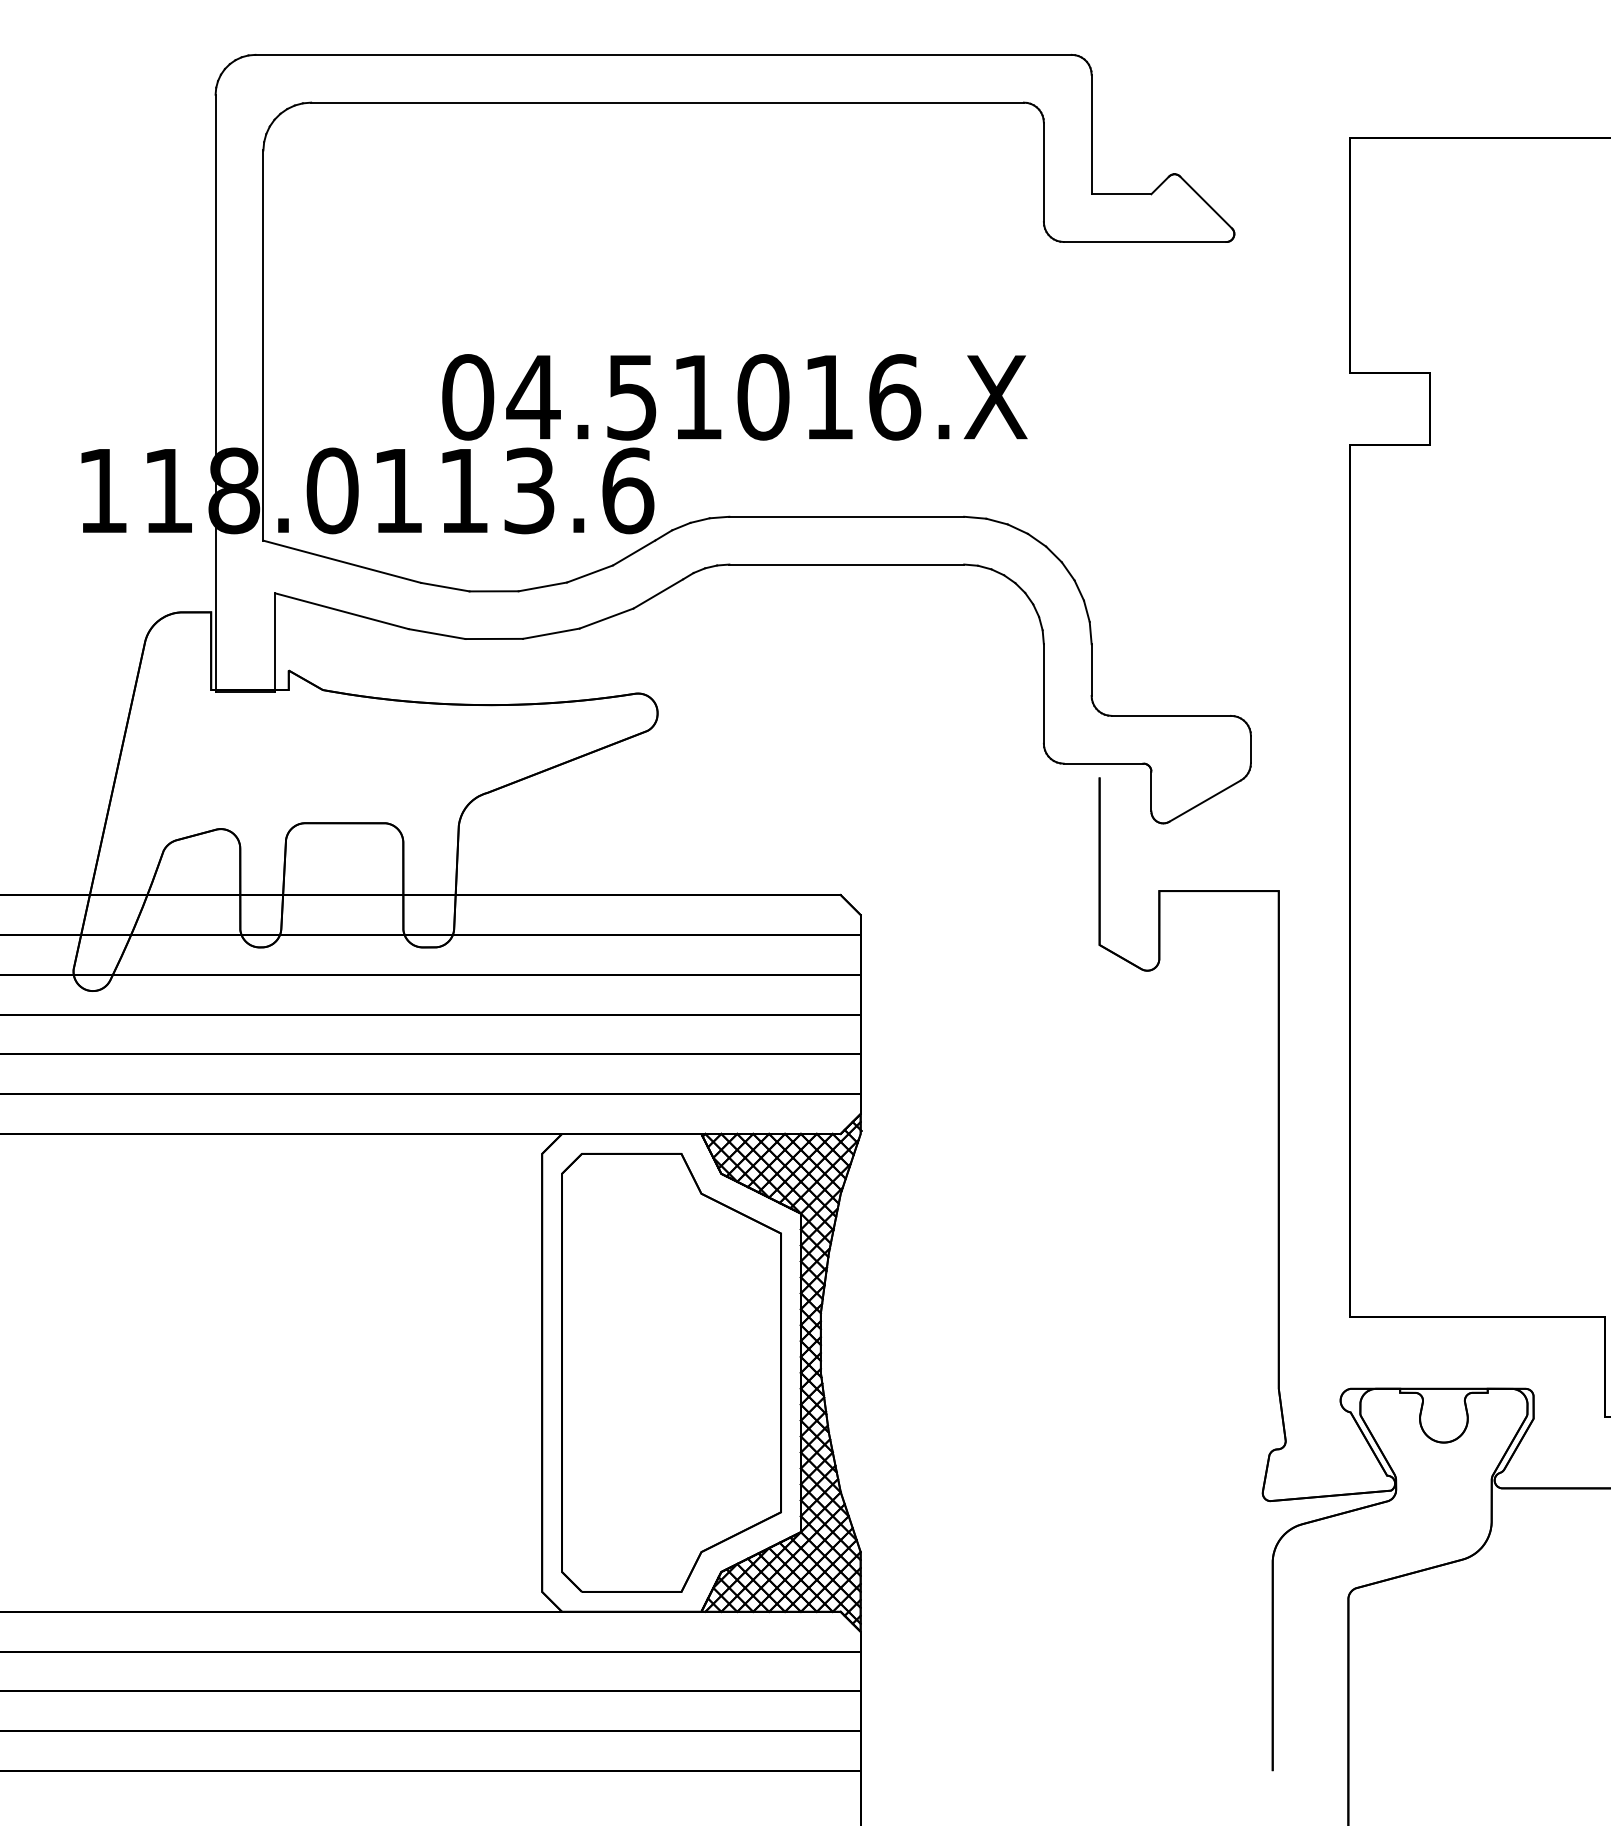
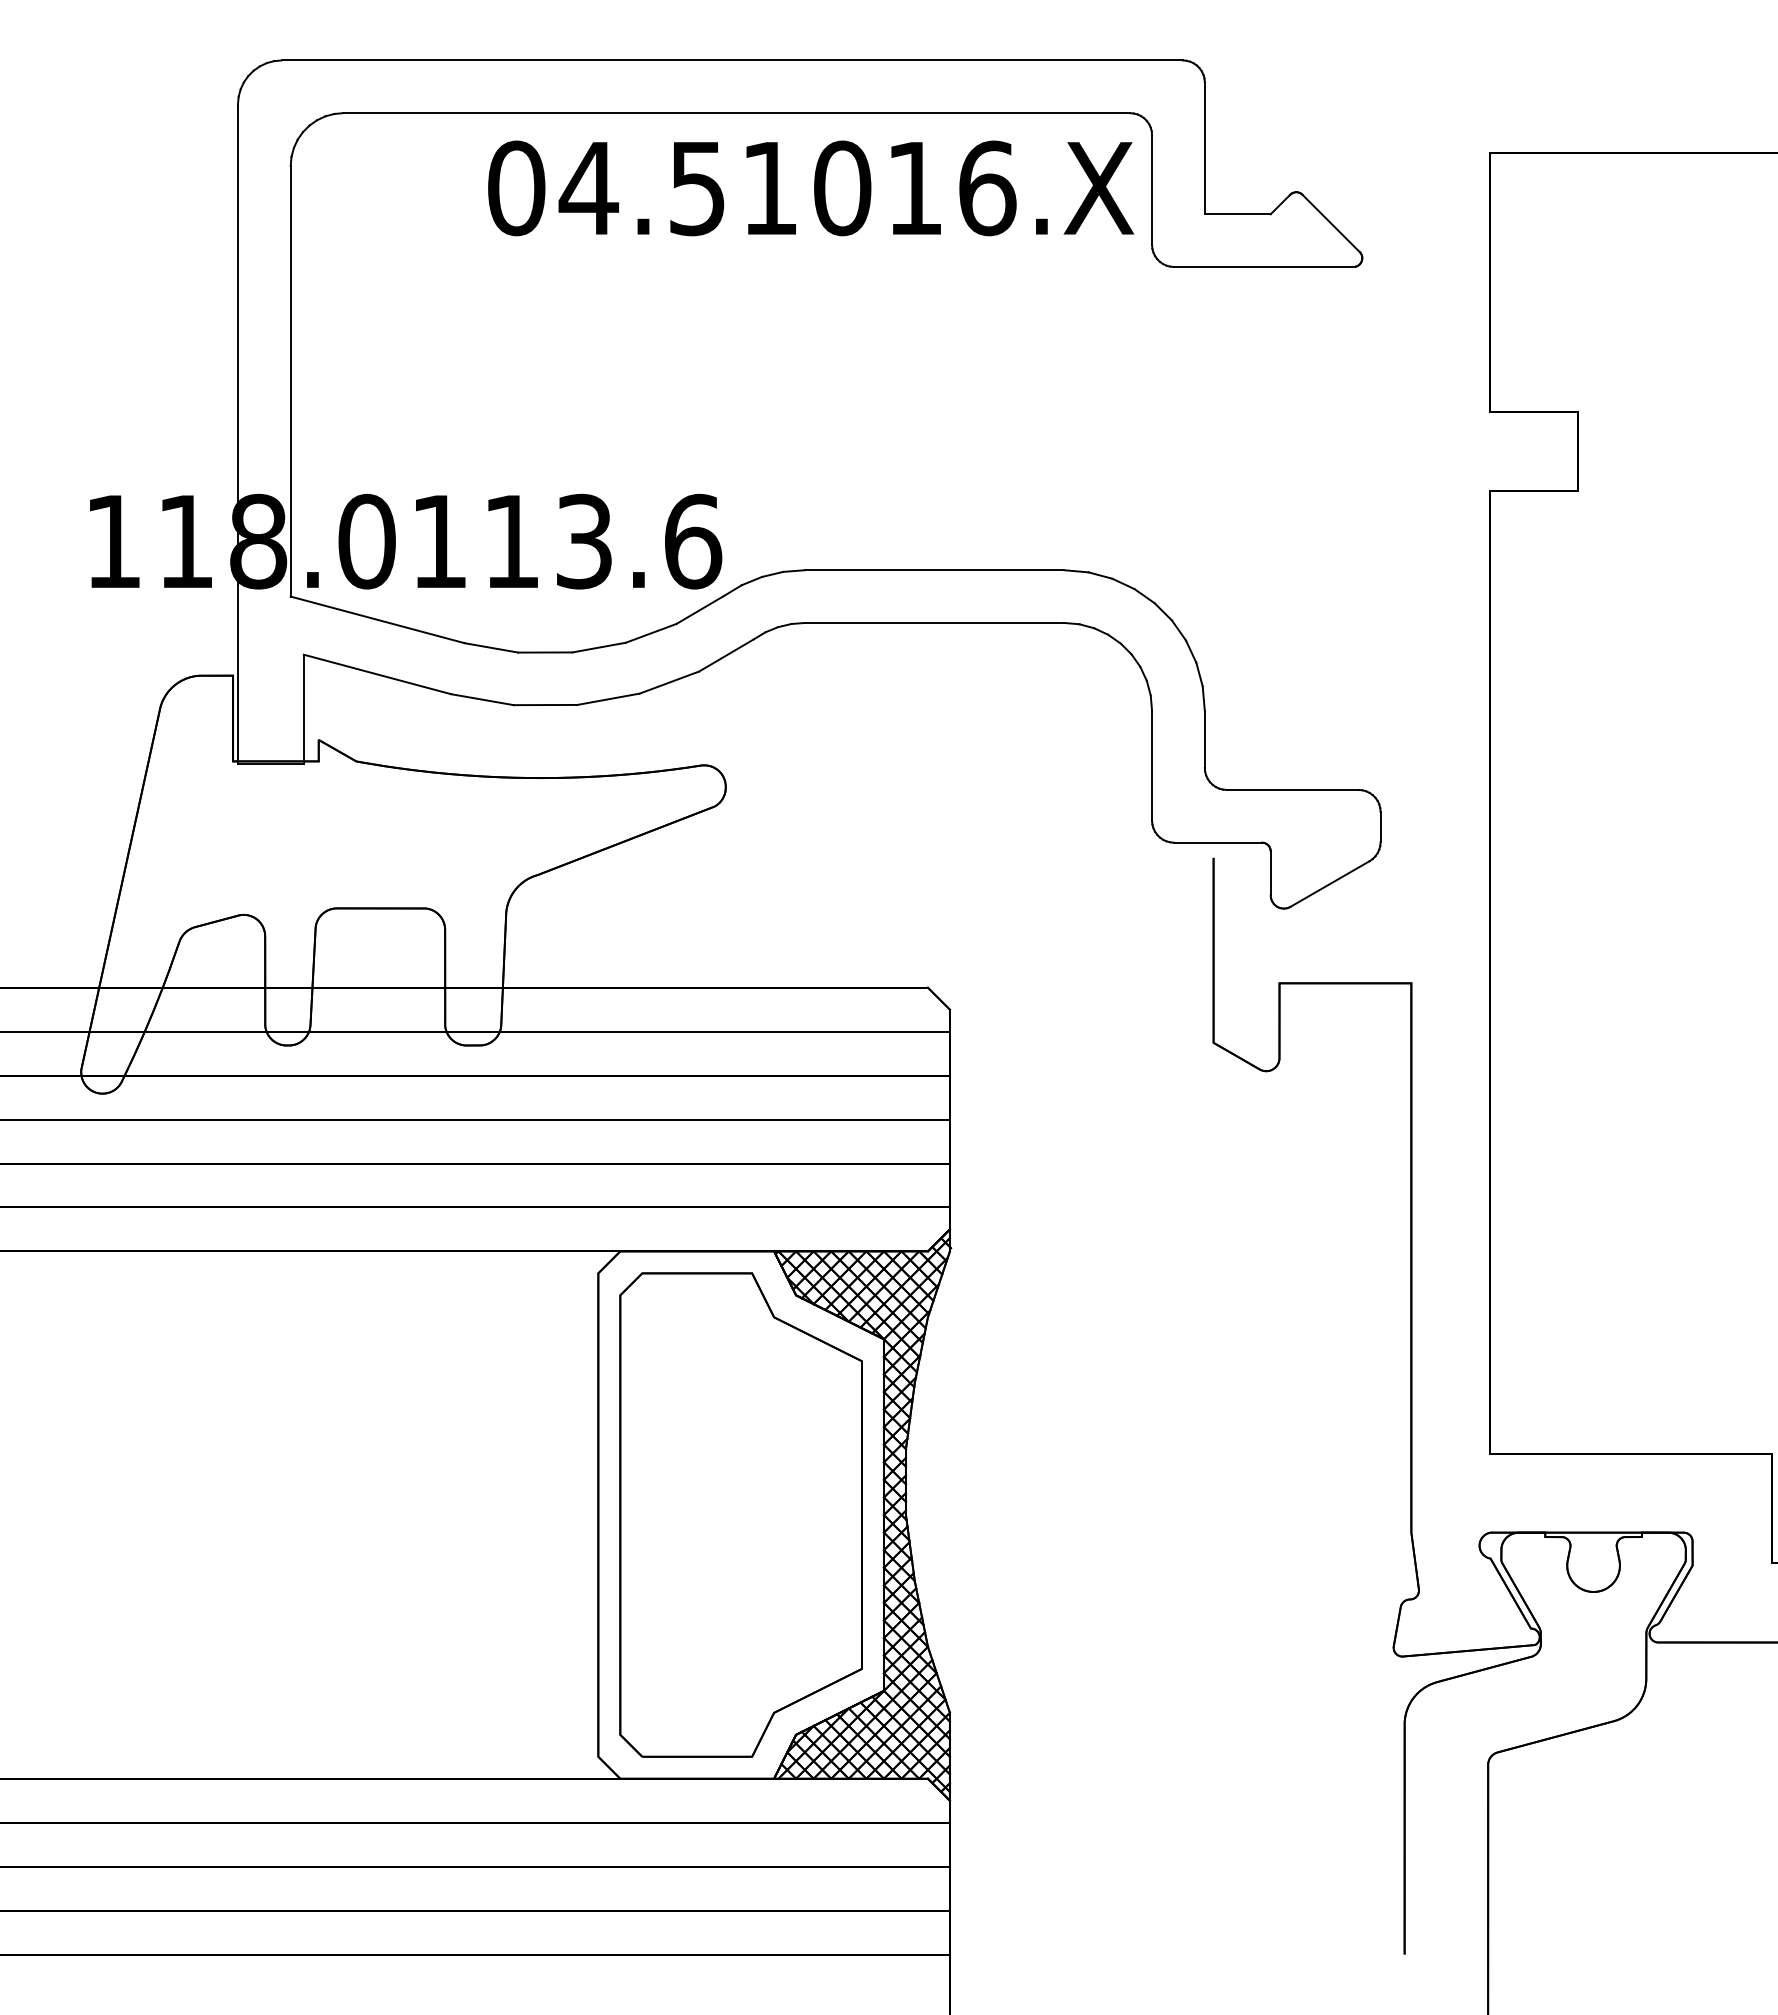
text: (735, 397) -> (811, 188), moved

